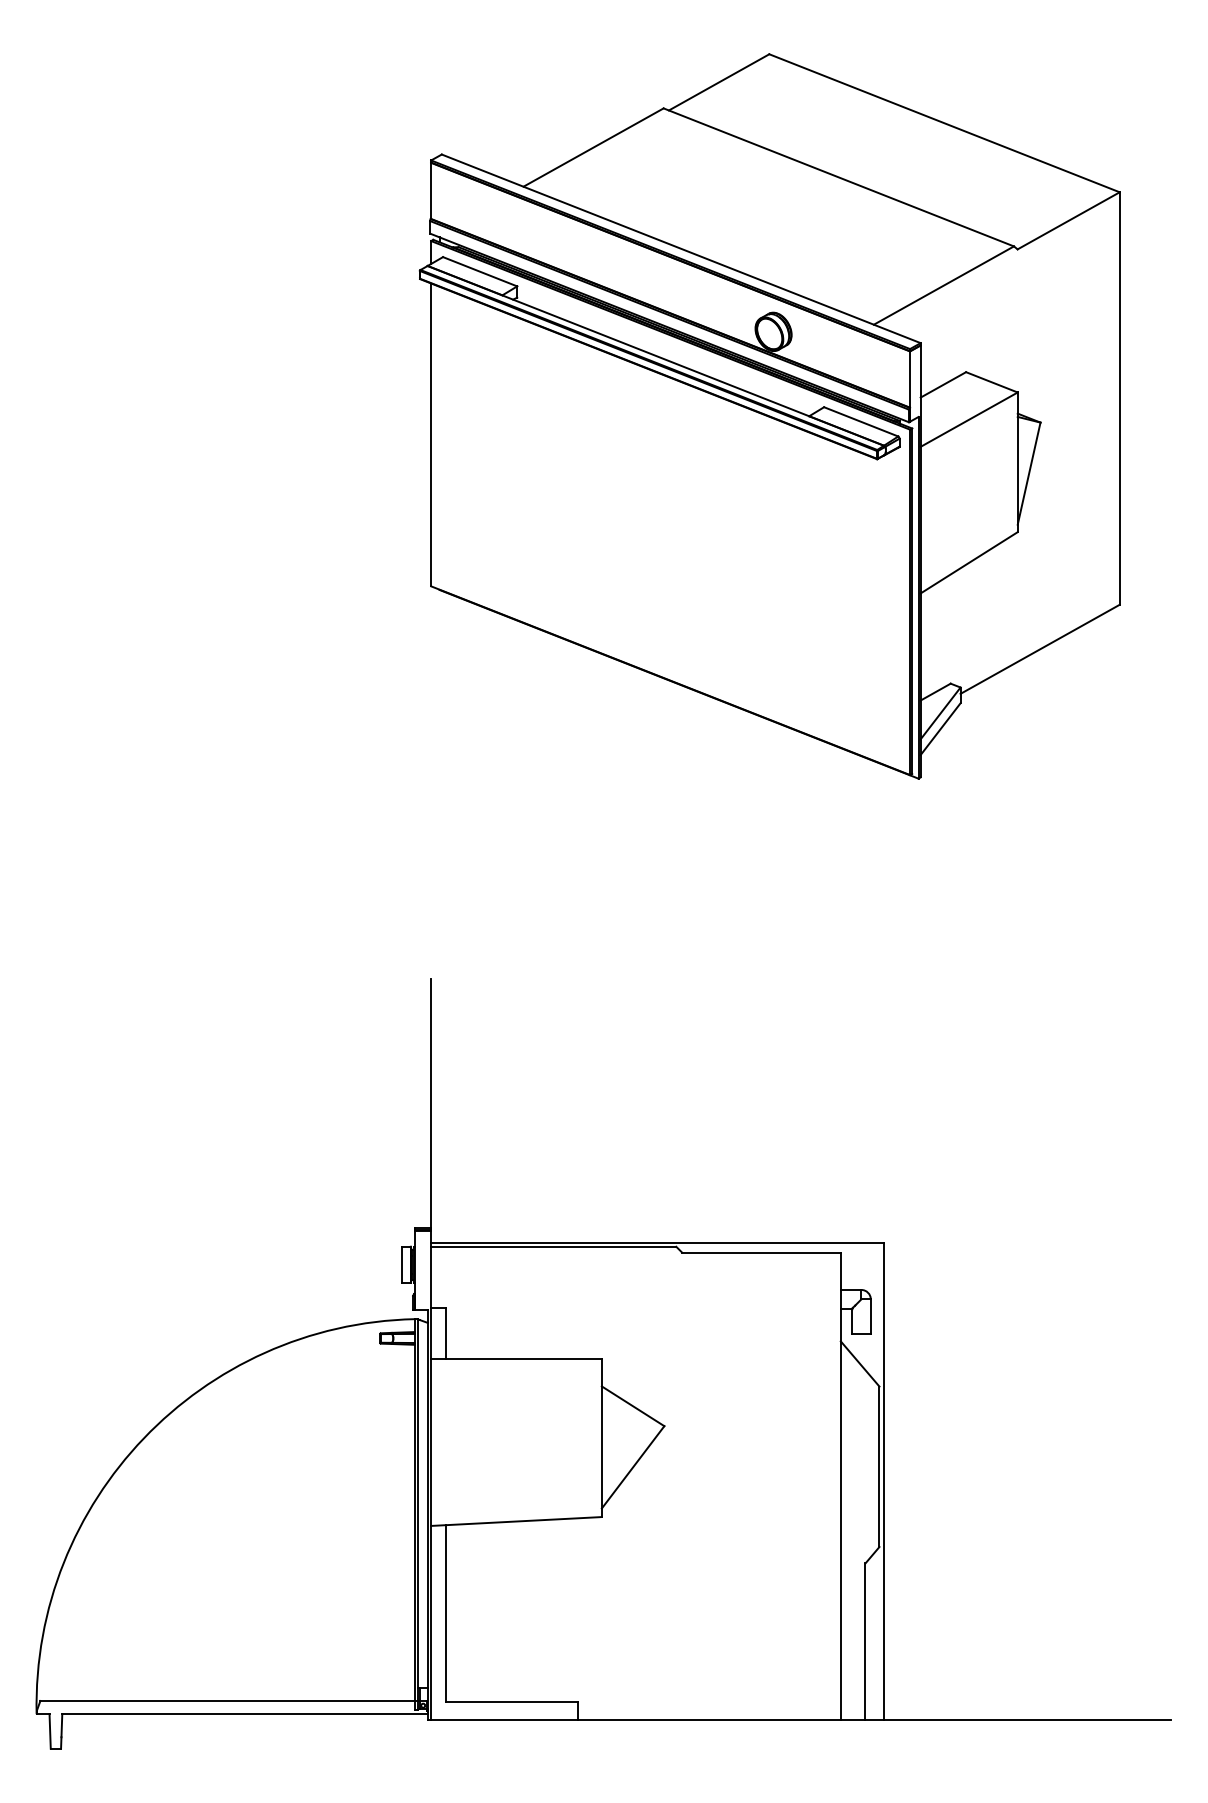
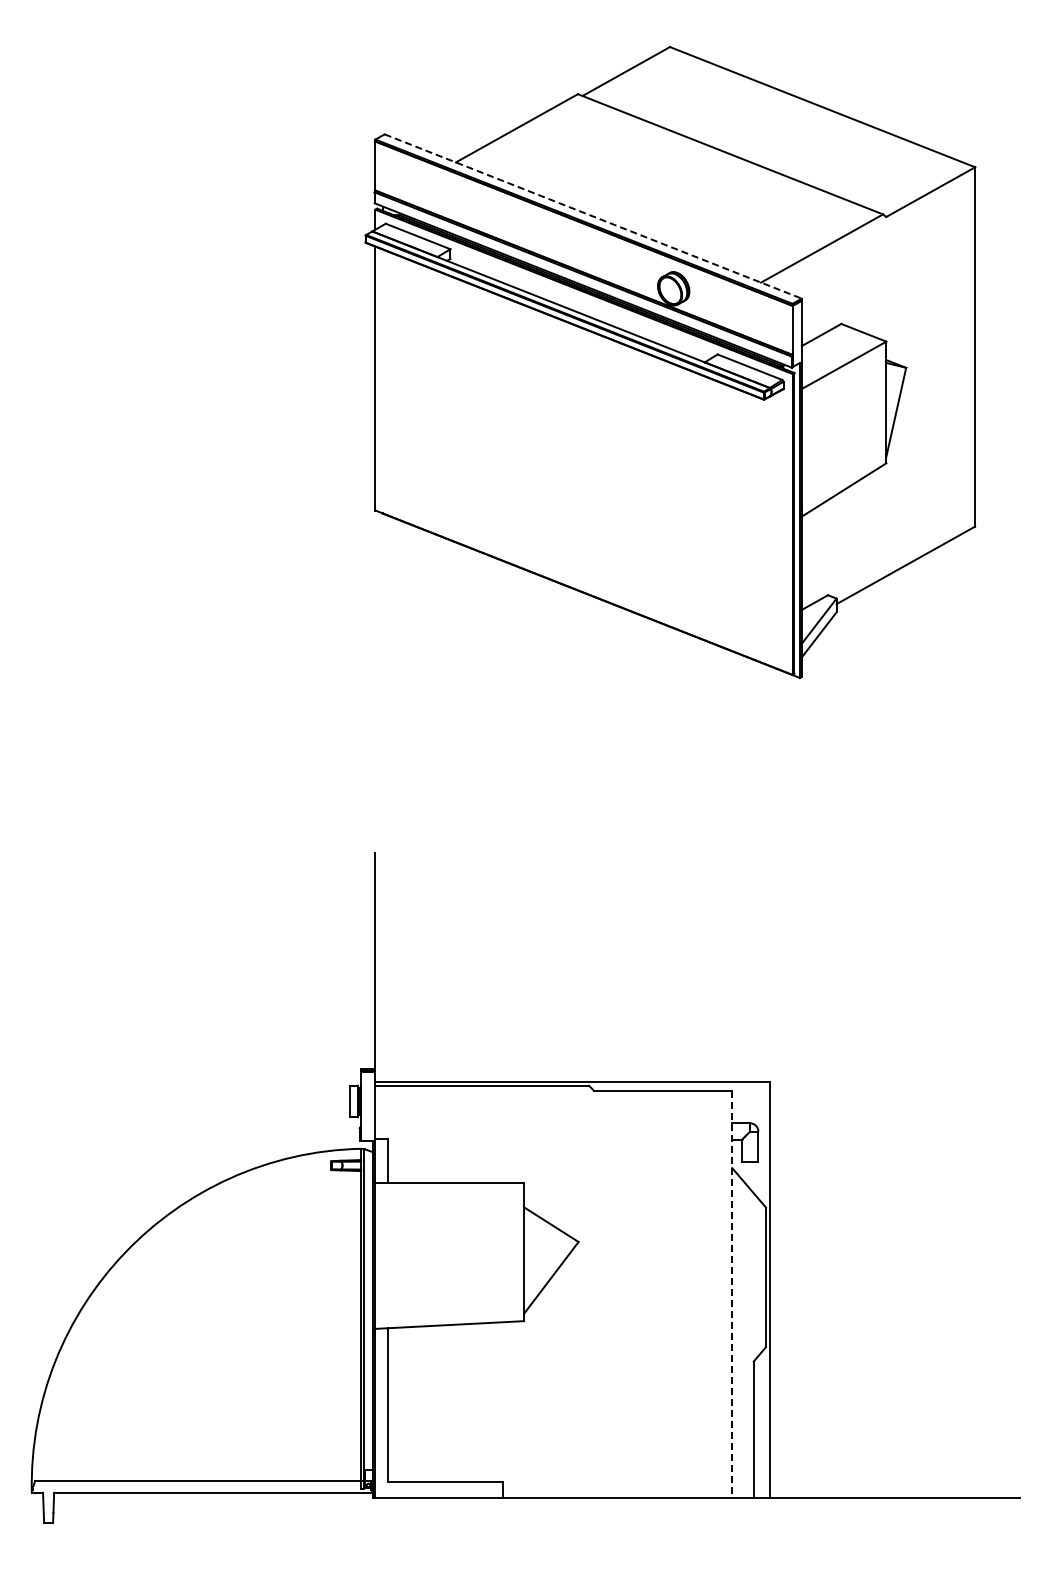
line: (681, 248) -> (593, 216), solid -> dashed
line: (841, 1486) -> (732, 1294), solid -> dashed

